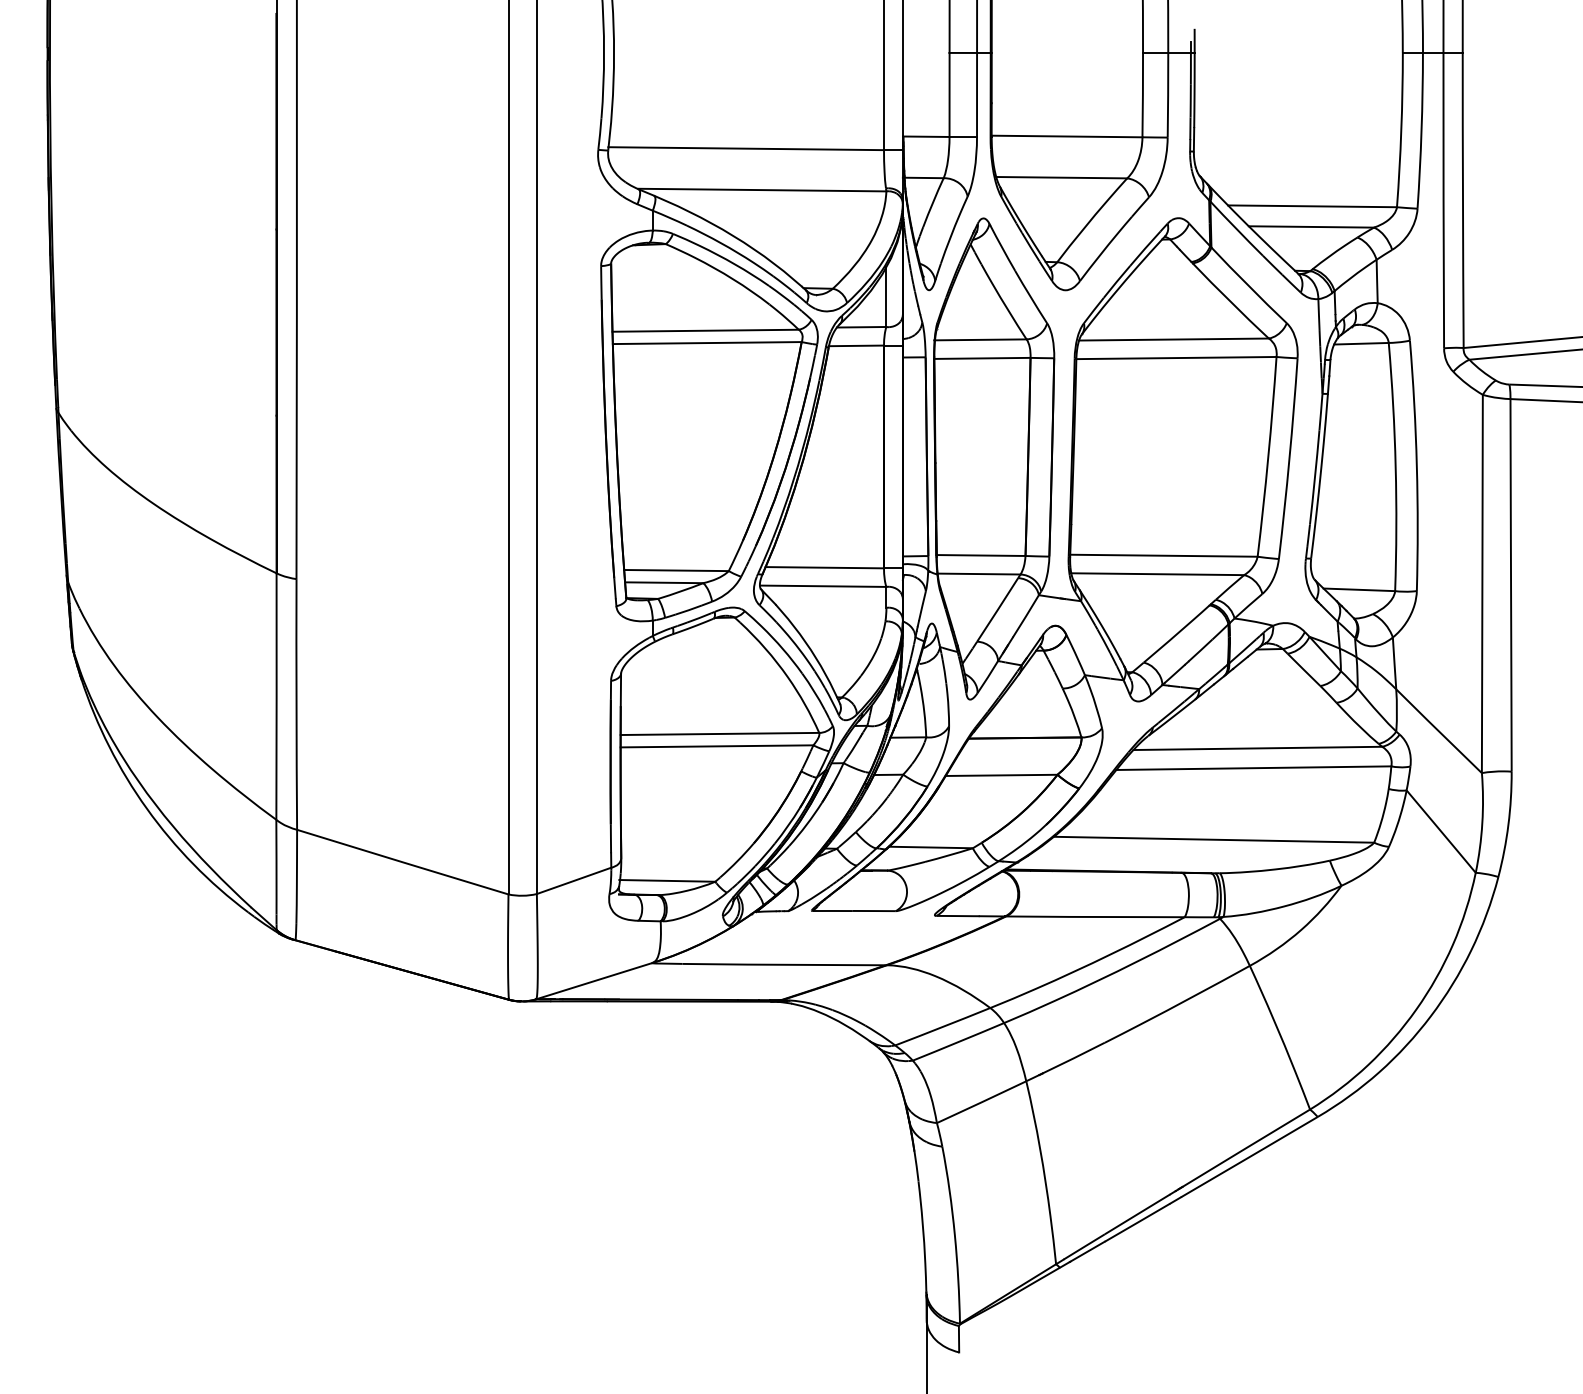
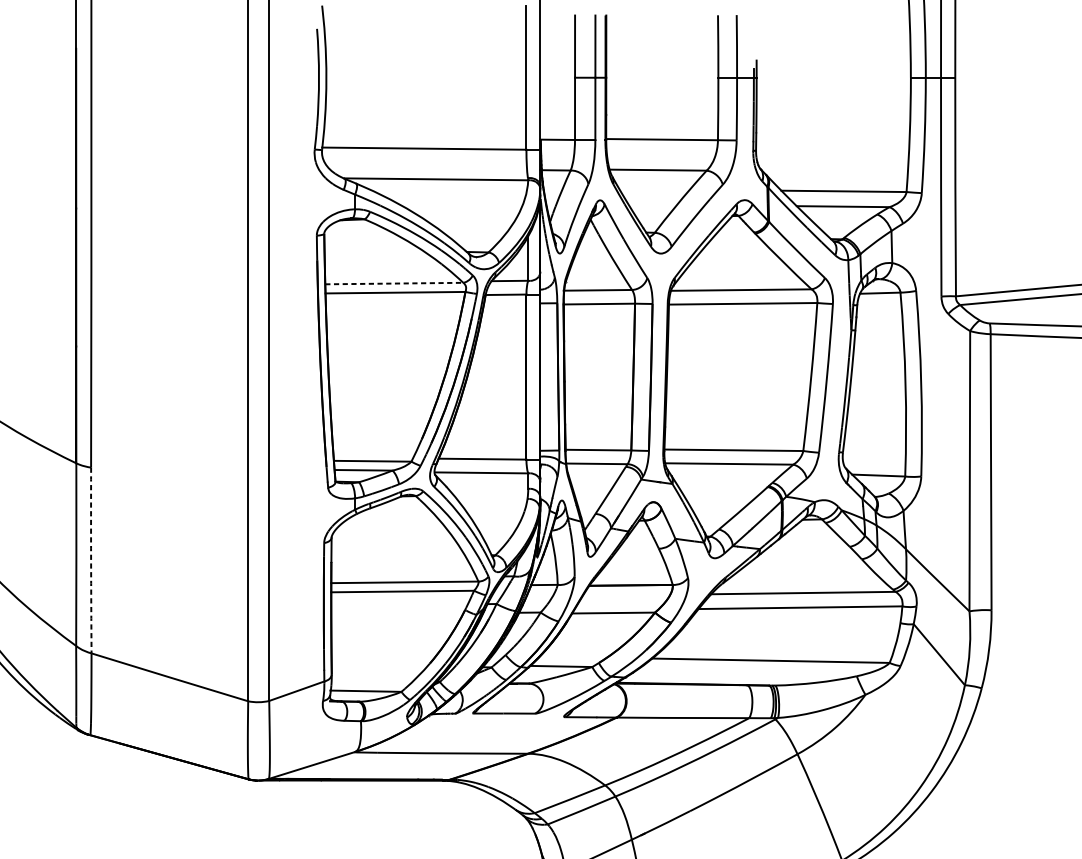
line: (706, 330) -> (394, 283), solid -> dashed
arc: (296, 704) -> (91, 560), solid -> dashed

